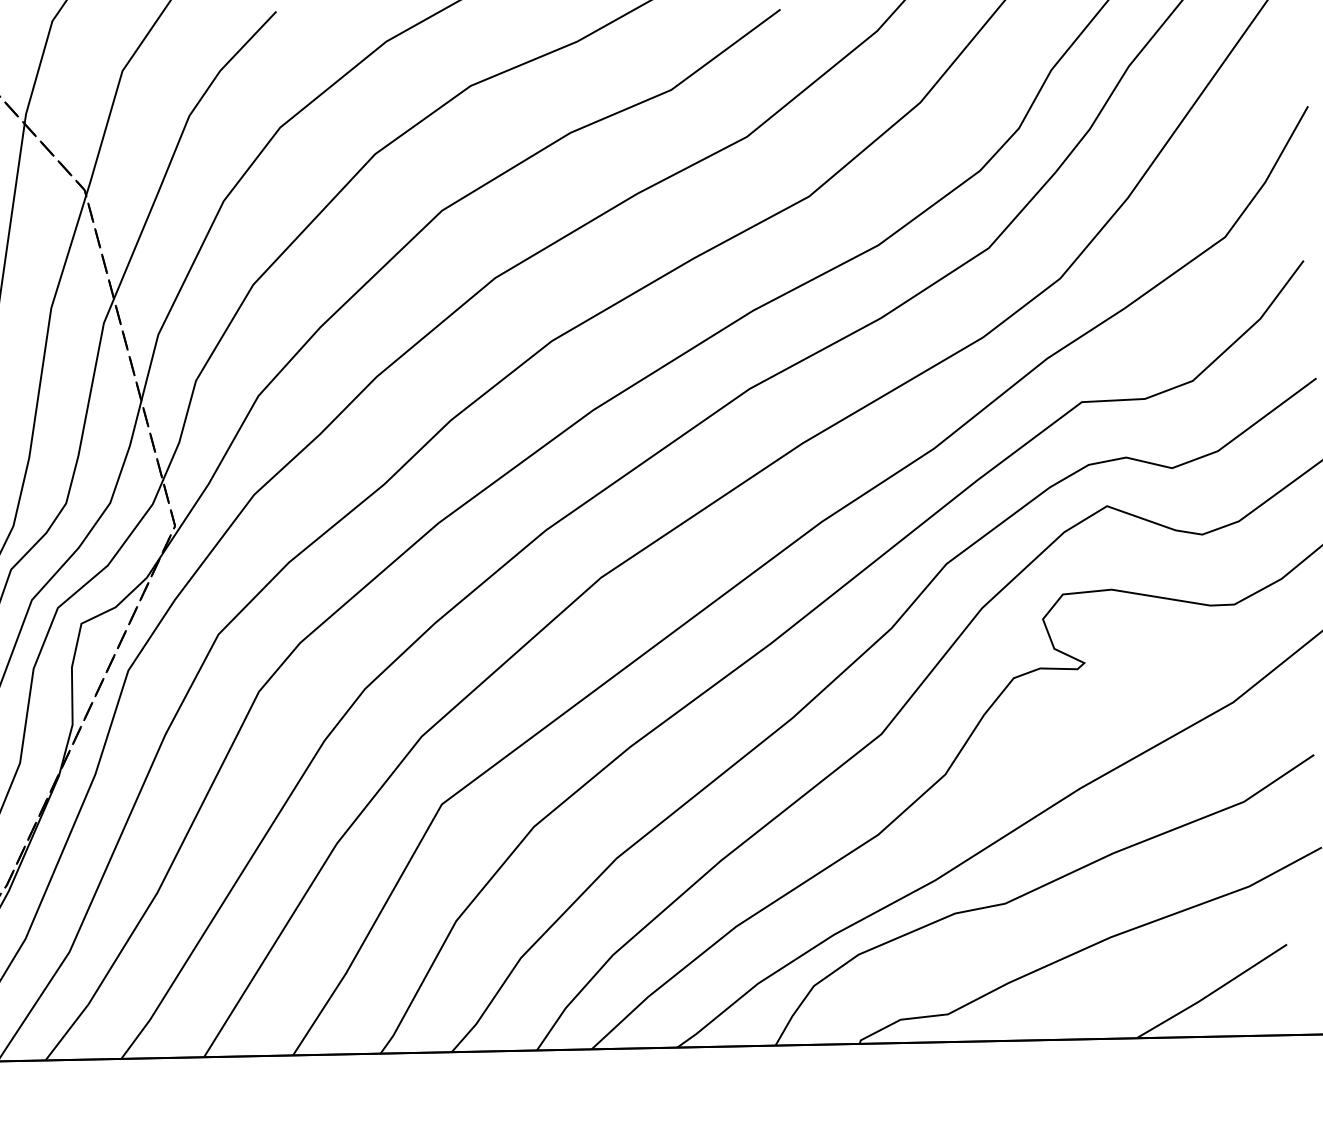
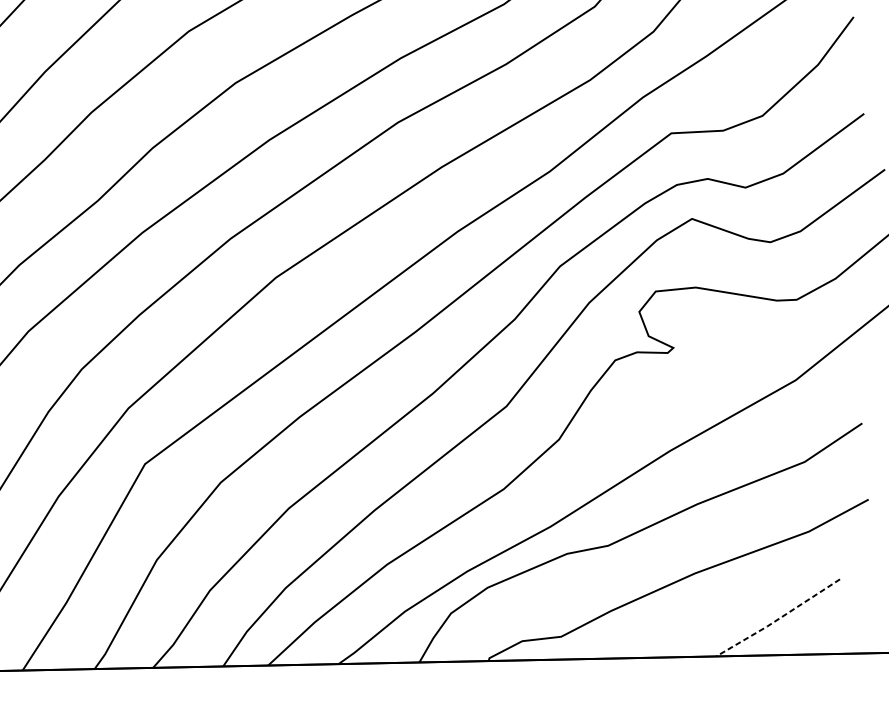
line: (1211, 993) -> (777, 619), solid -> dashed

